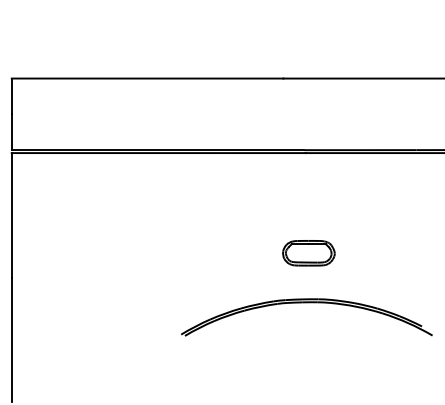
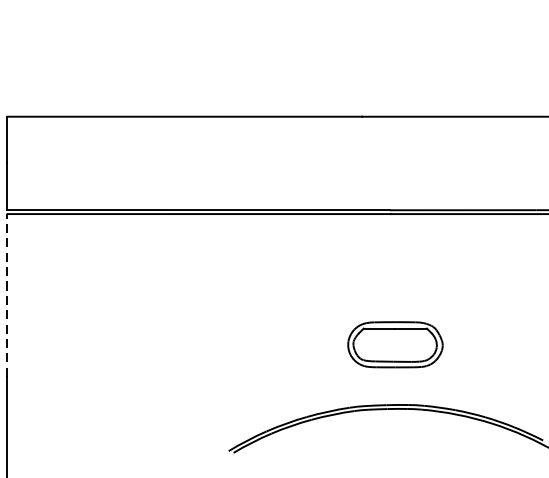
line: (11, 214) -> (7, 294), solid -> dashed
part: (308, 253) -> (394, 345), size x1.4

